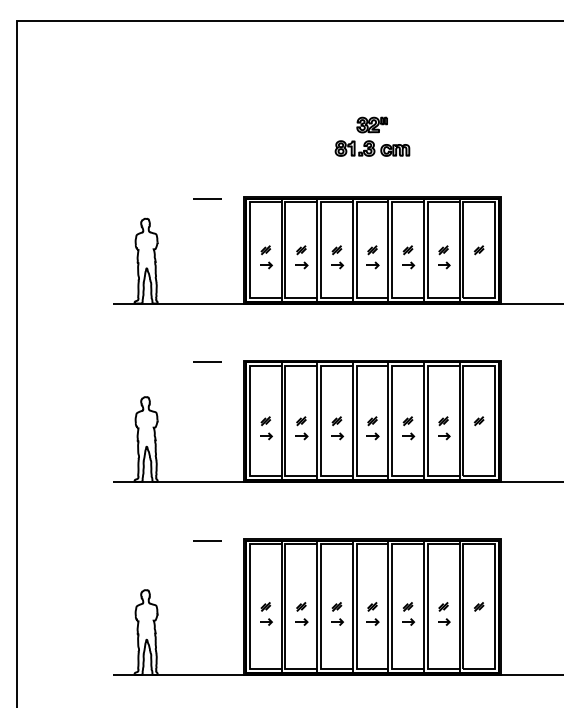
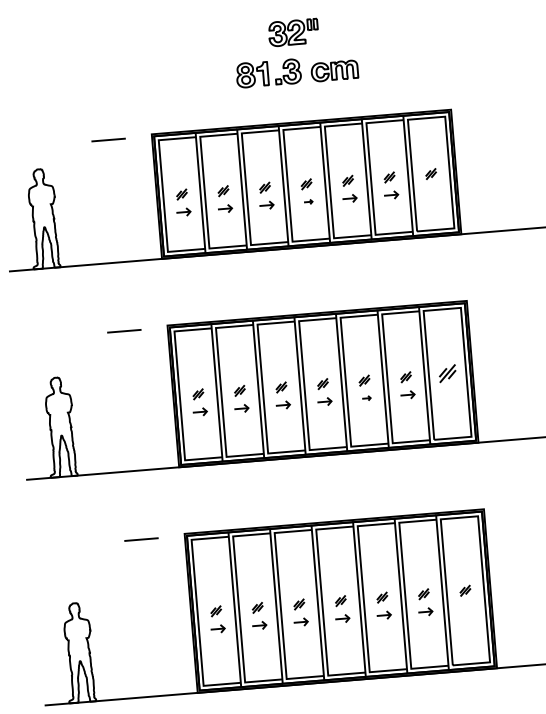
part: (372, 136) -> (295, 51), size x1.4
part: (372, 265) -> (308, 202), size x0.6
part: (478, 421) -> (446, 374), size x1.6
part: (408, 436) -> (366, 398), size x0.6

